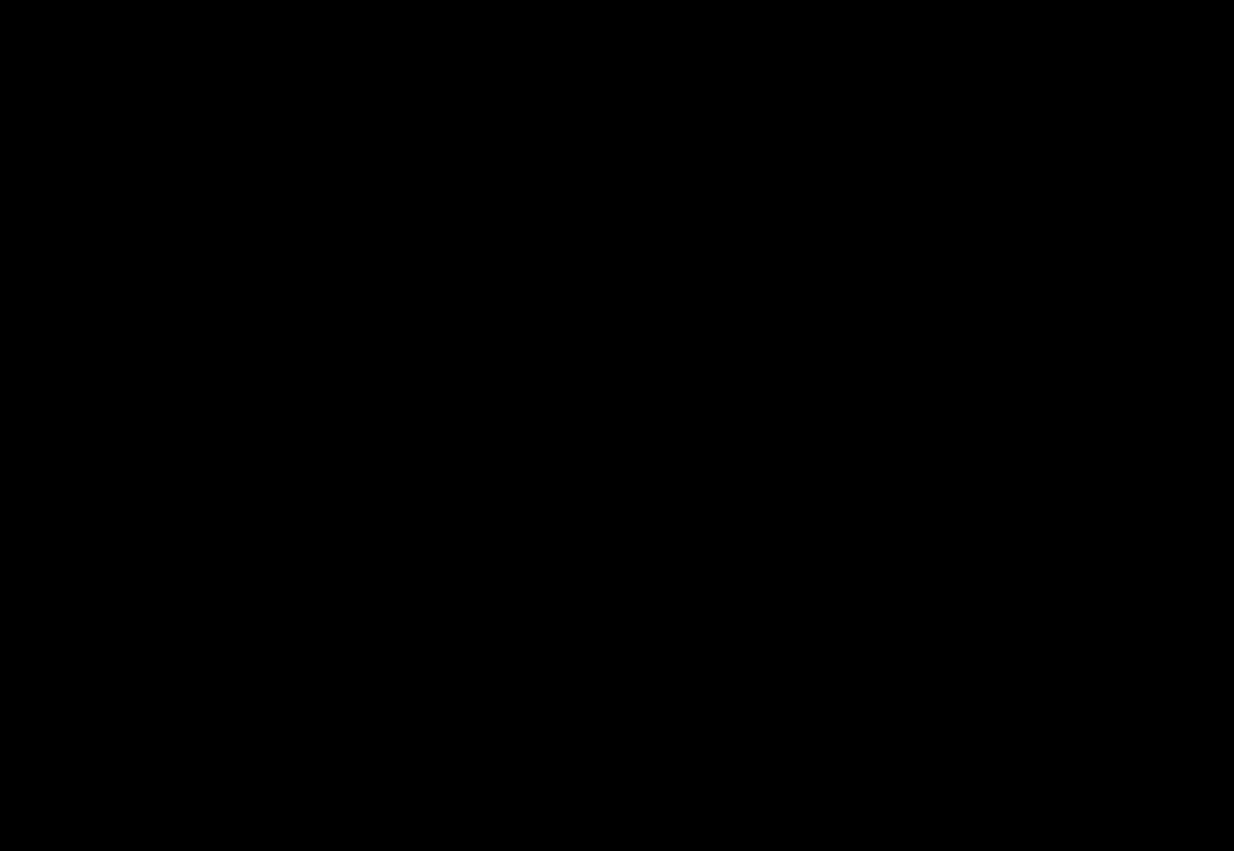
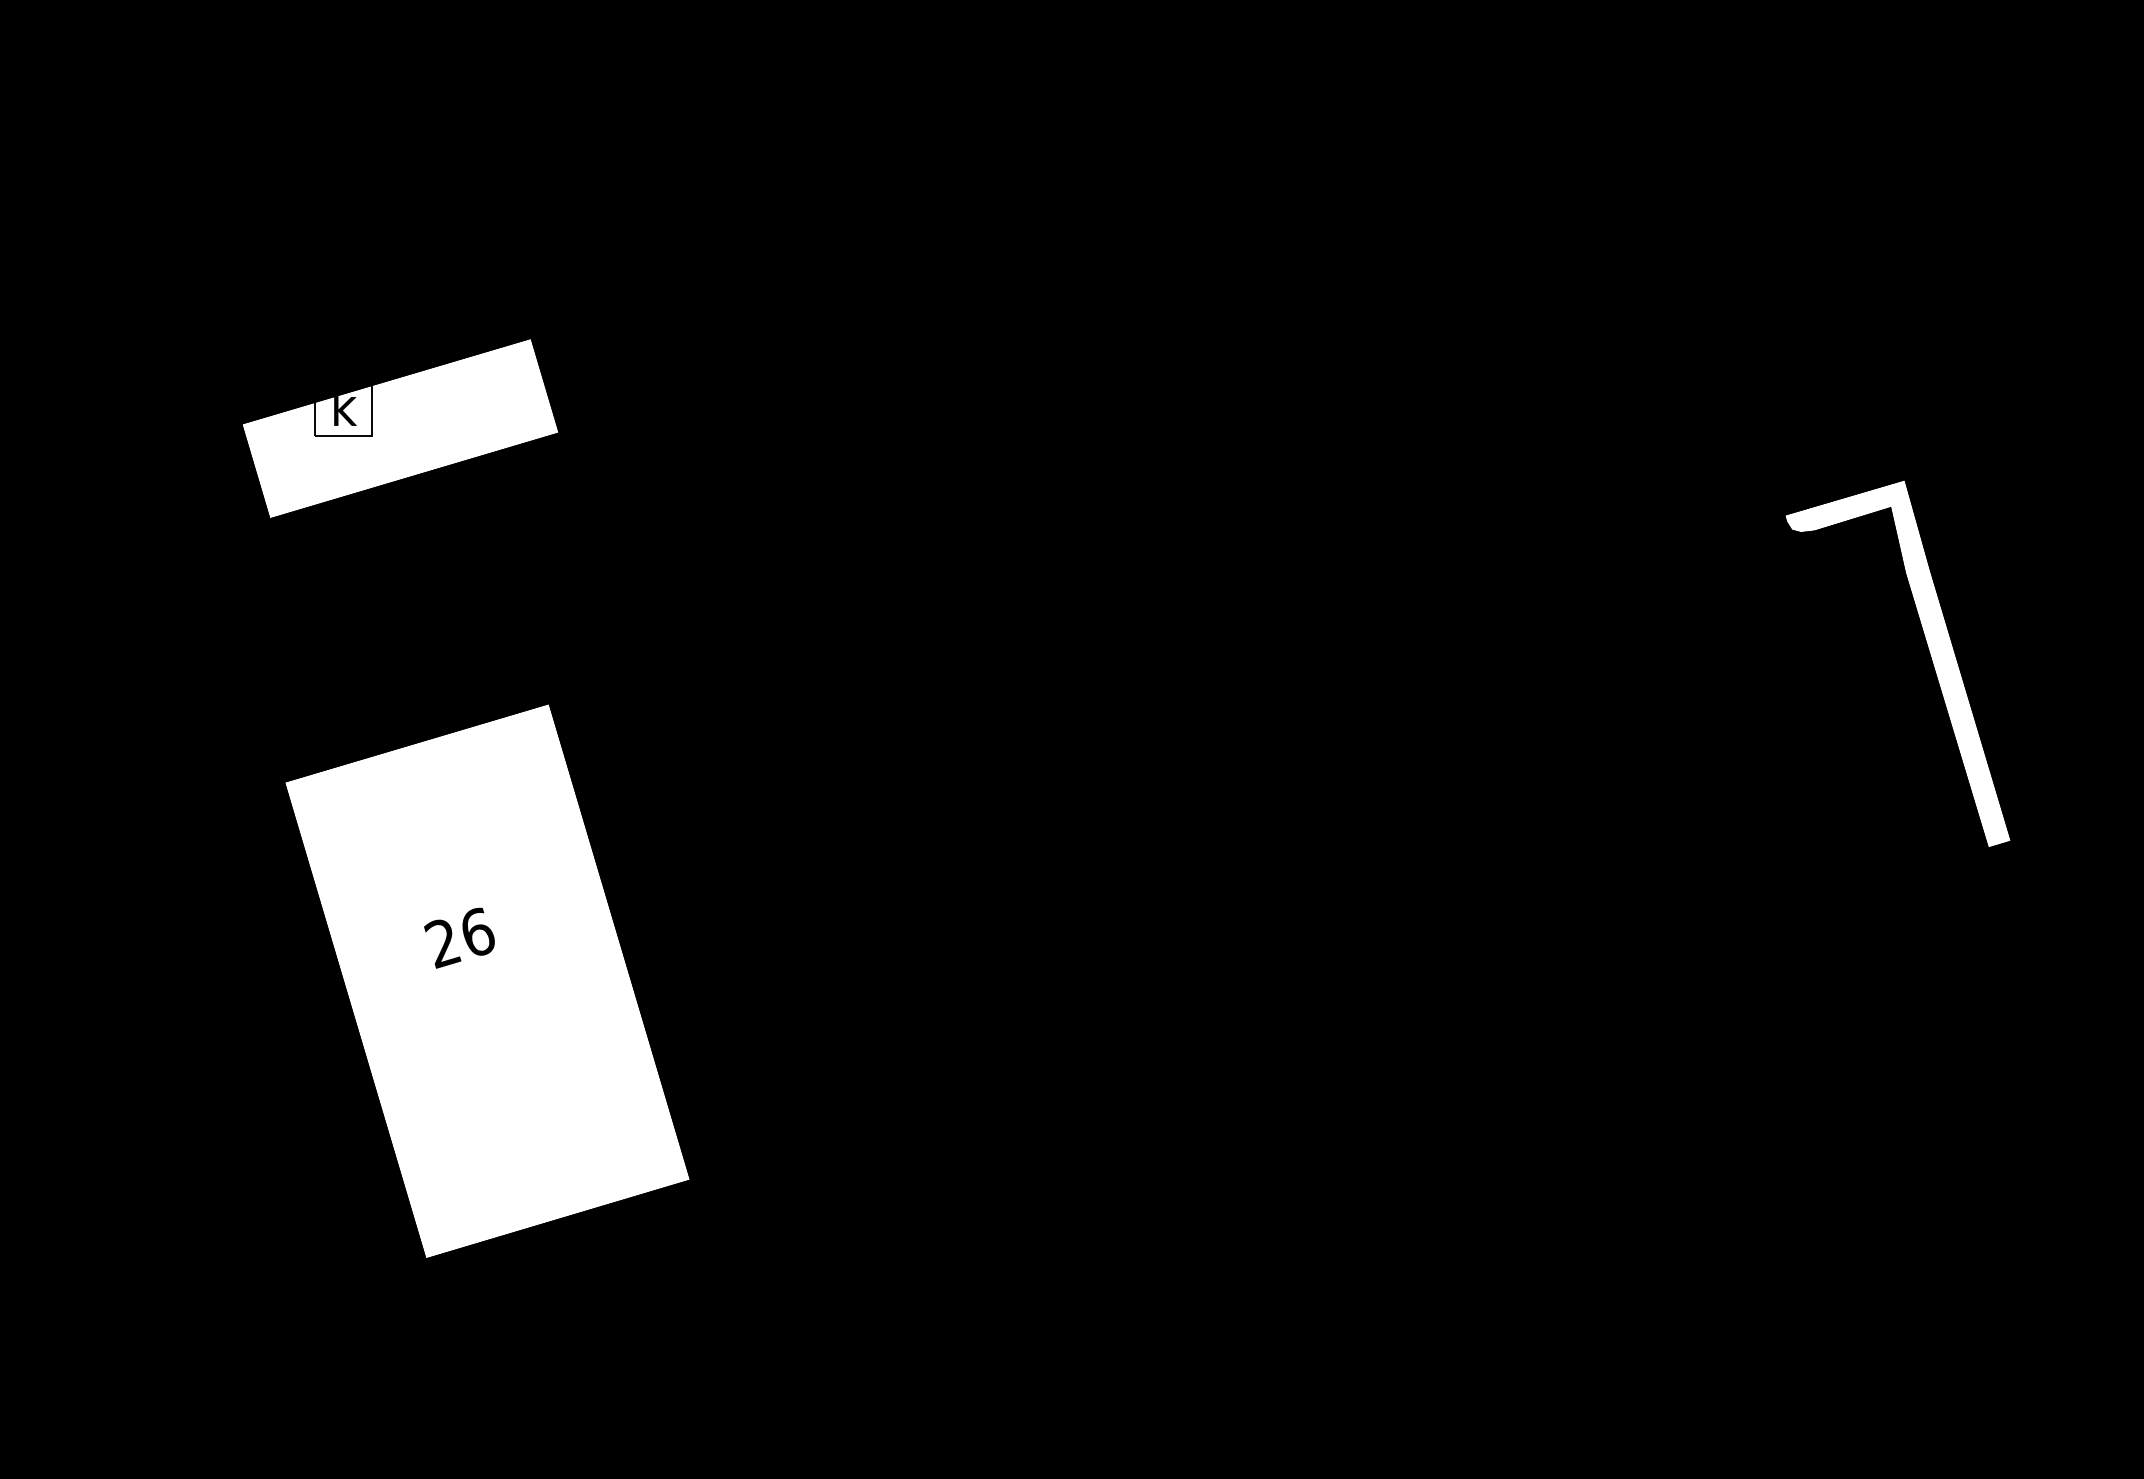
fill: (230, 246) -> (400, 428), removed
fill: (1091, 381) -> (1896, 663), removed
fill: (280, 564) -> (487, 980), removed

